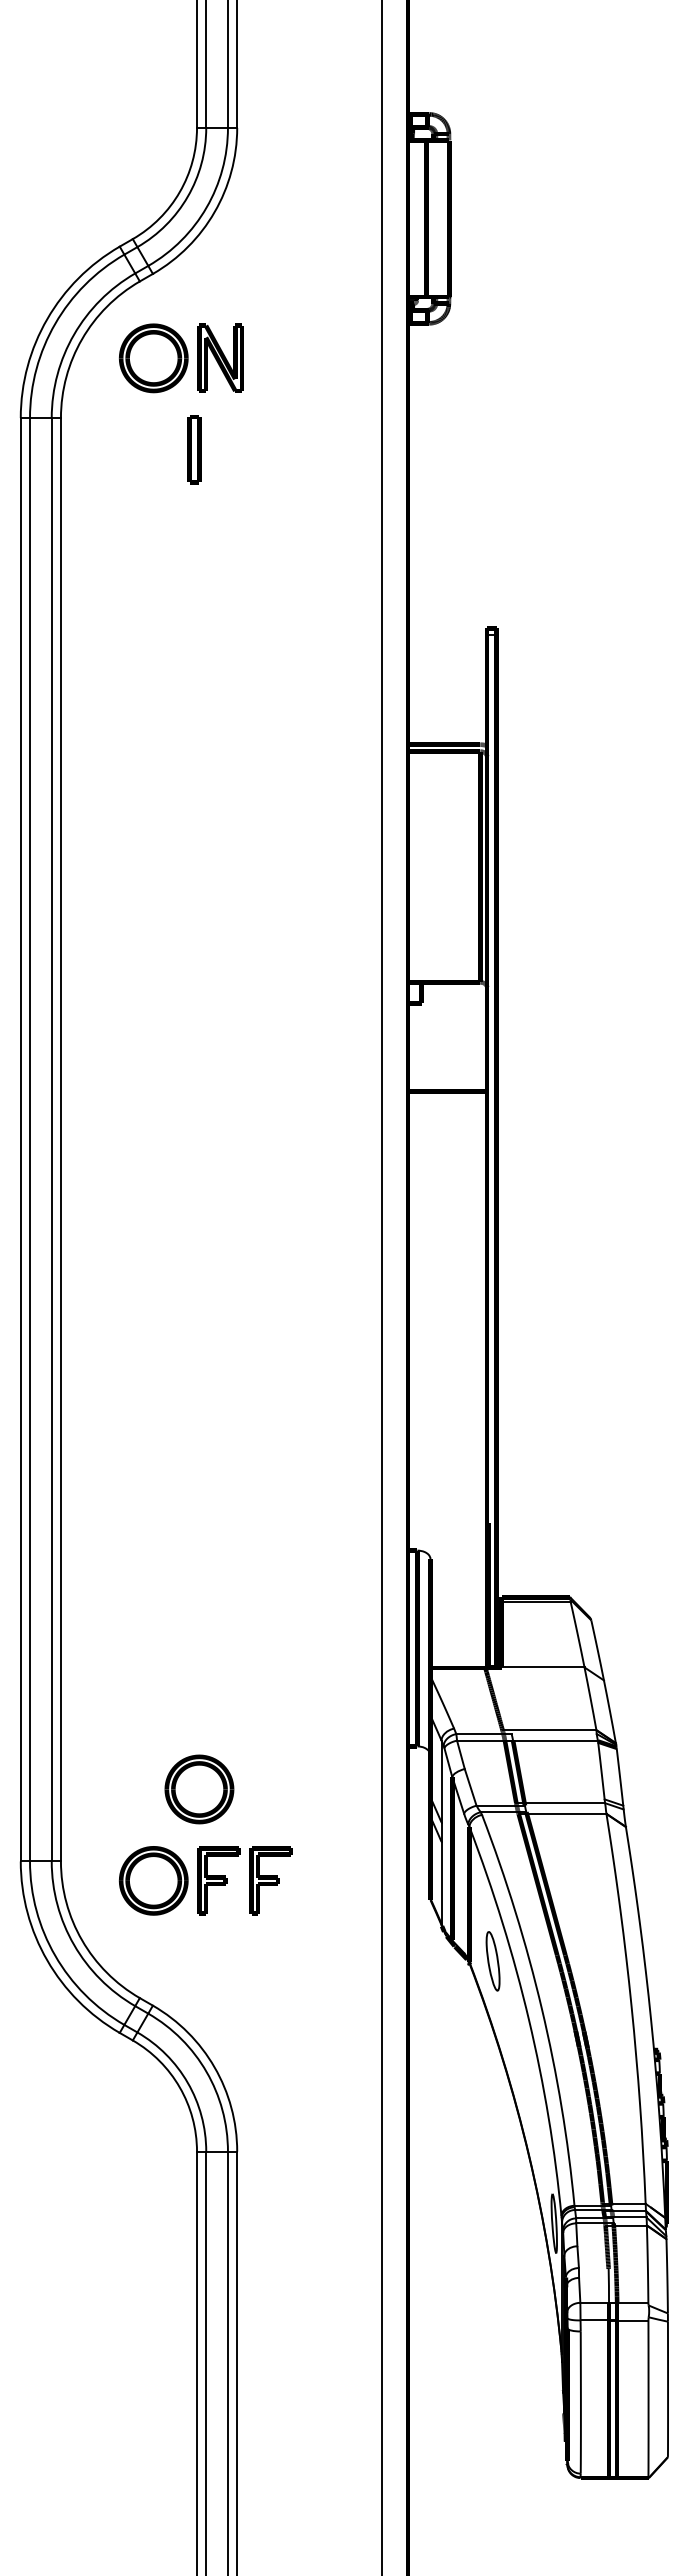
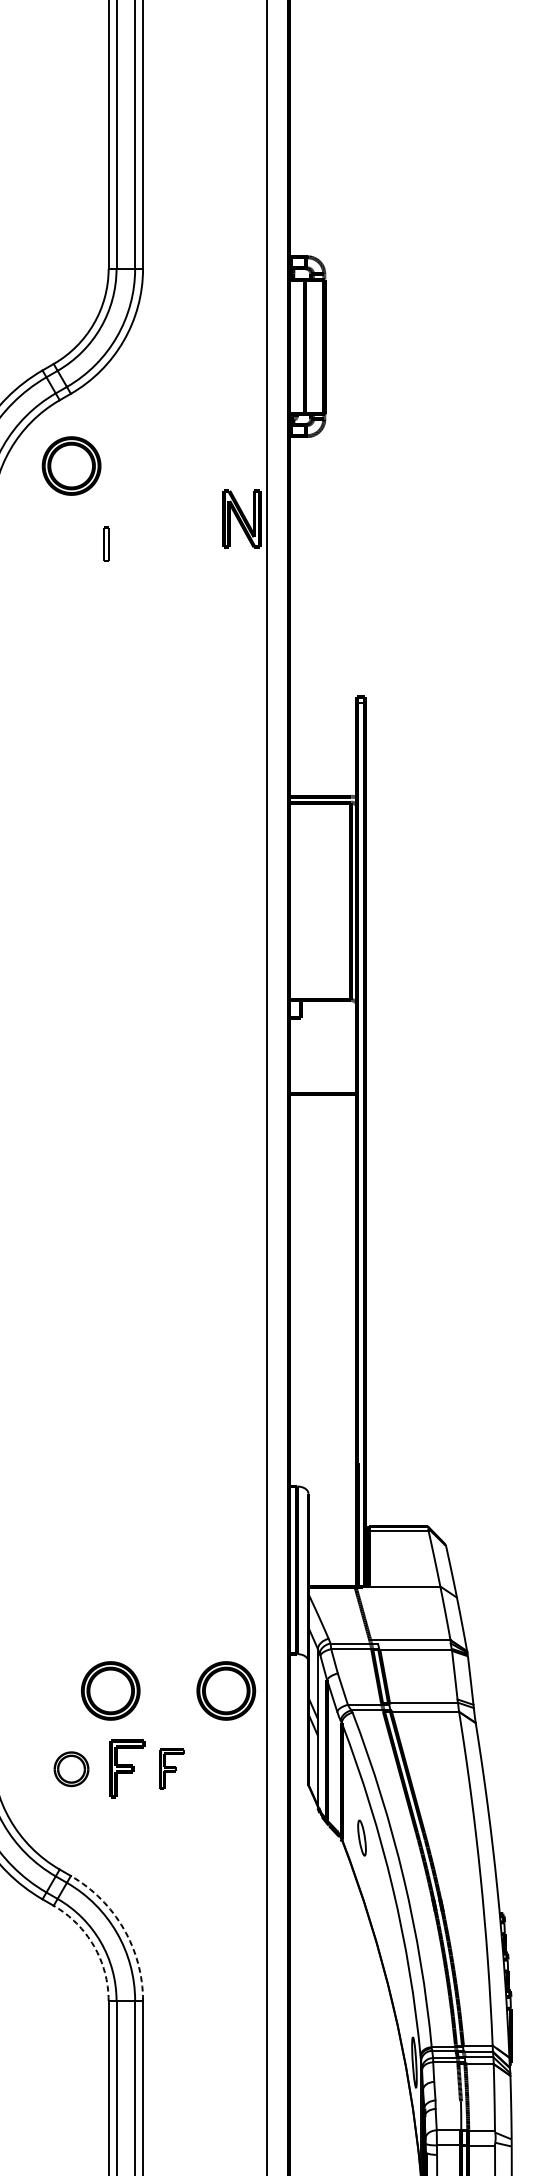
part: (220, 357) -> (241, 518), moved
part: (194, 449) -> (106, 544), size x0.6
part: (334, 1789) -> (226, 1690), added
part: (153, 1880) -> (71, 1768), size x0.6
part: (270, 1880) -> (171, 1768), size x0.7
part: (492, 1961) -> (361, 1838), size x0.7
arc: (214, 2067) -> (123, 1928), solid -> dashed
arc: (179, 2087) -> (93, 1946), solid -> dashed

